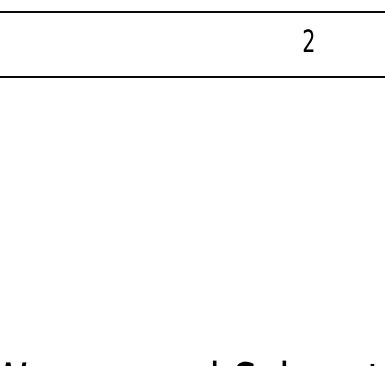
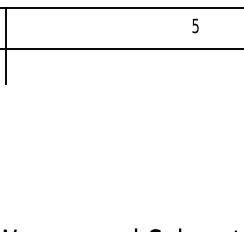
text: (308, 40) -> (195, 25), 2 -> 5
line: (10, 71) -> (6, 45), added

